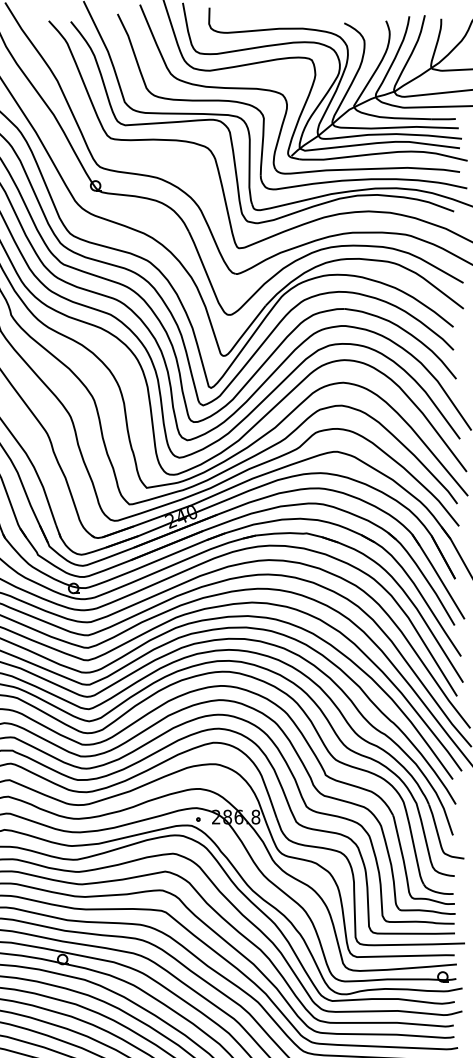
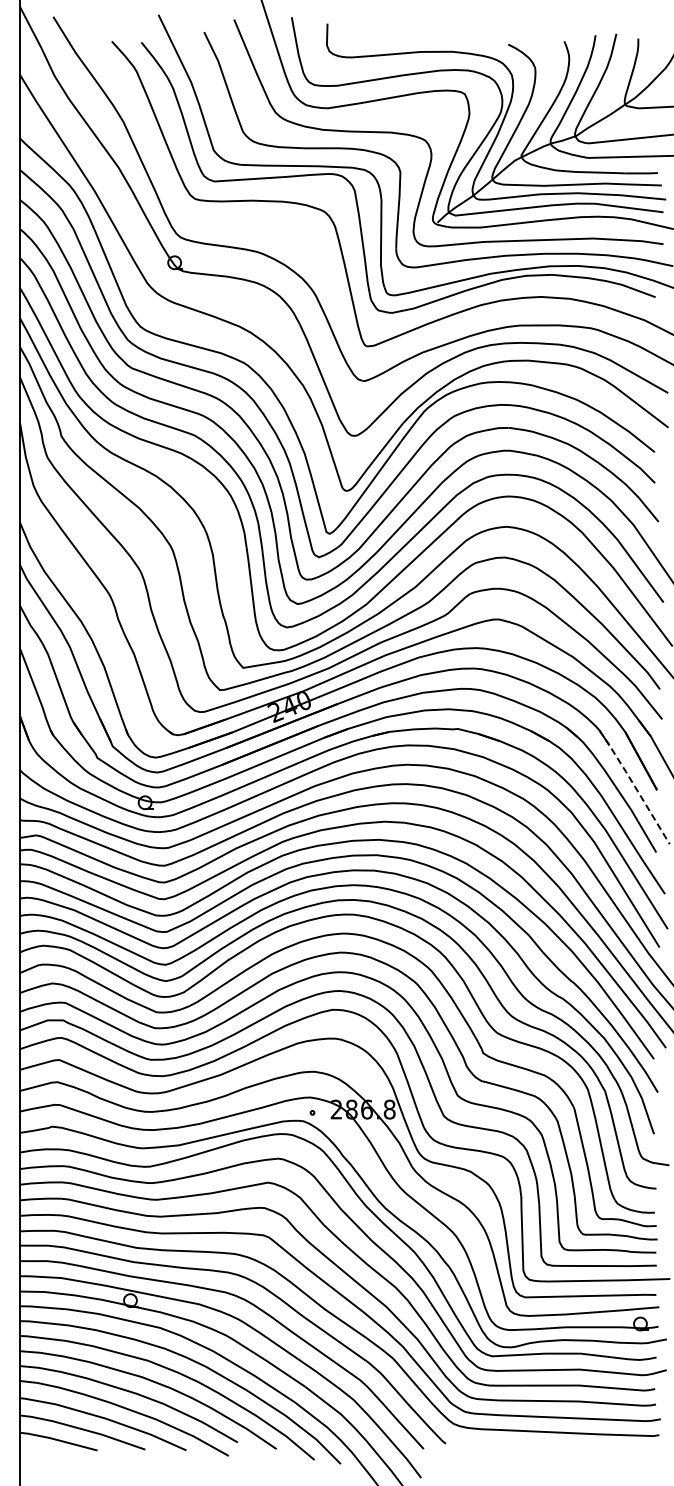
line: (438, 576) -> (634, 786), solid -> dashed

